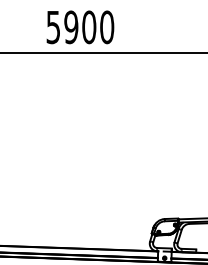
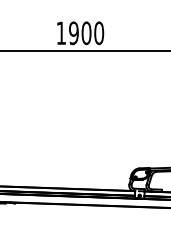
text: (52, 27) -> (60, 33), 5900 -> 1900

